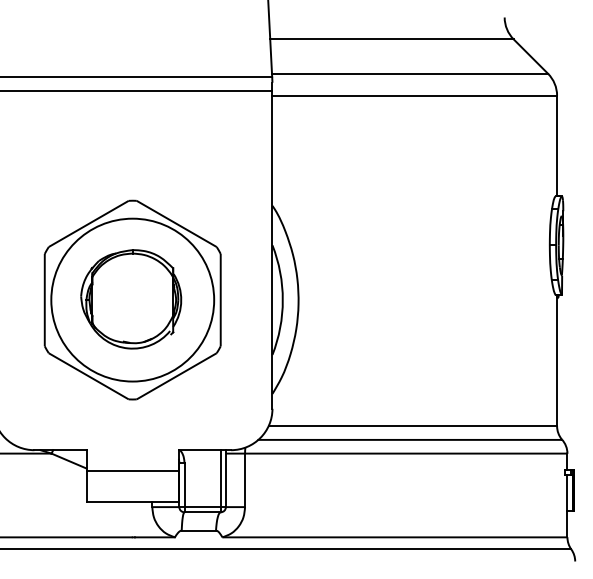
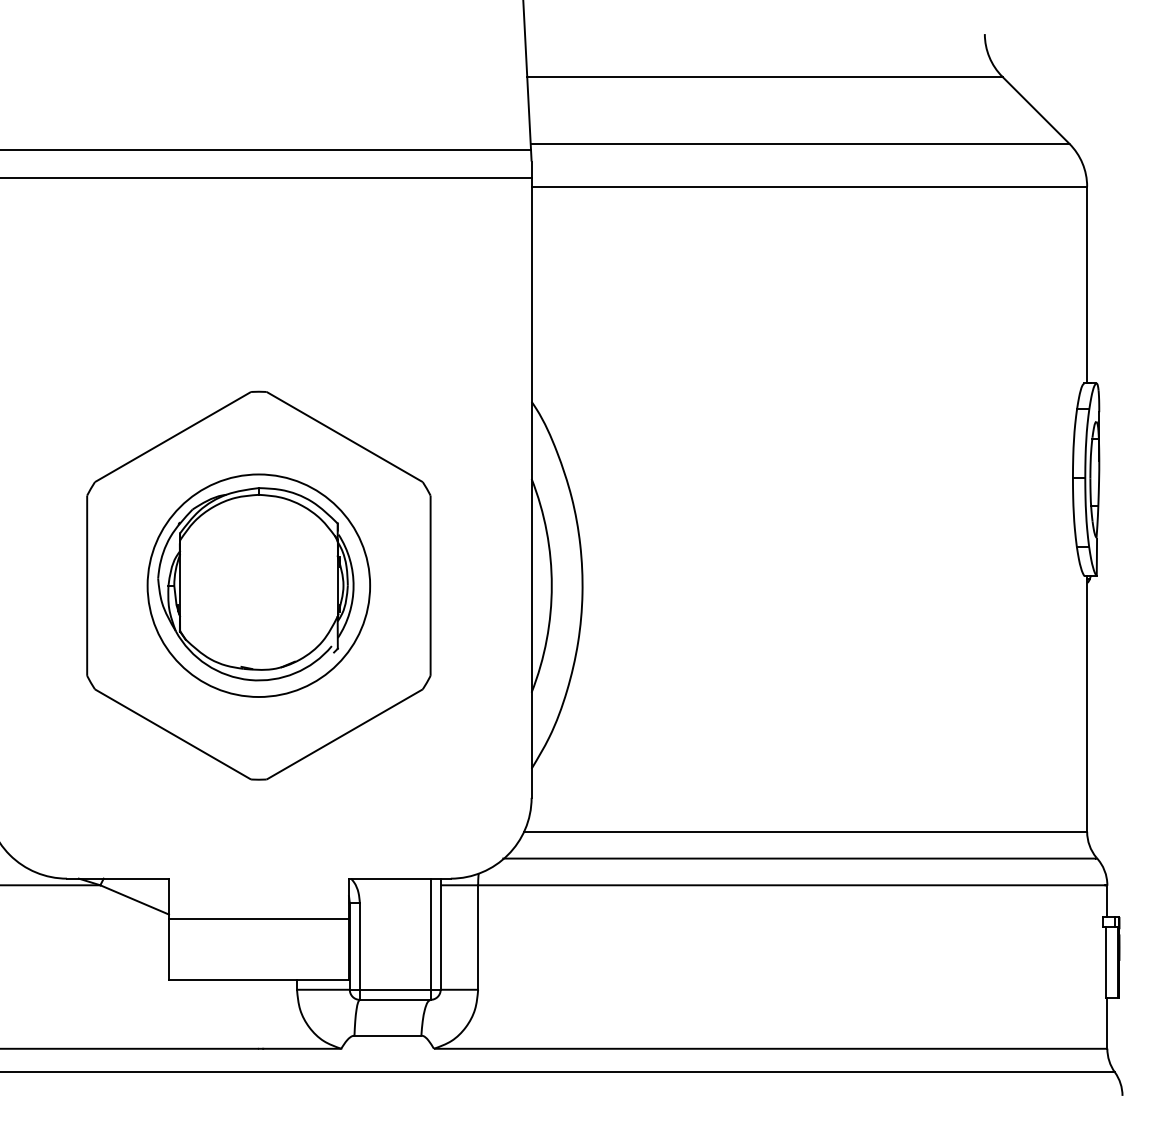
circle: (132, 299) -> (258, 584), size x0.7

